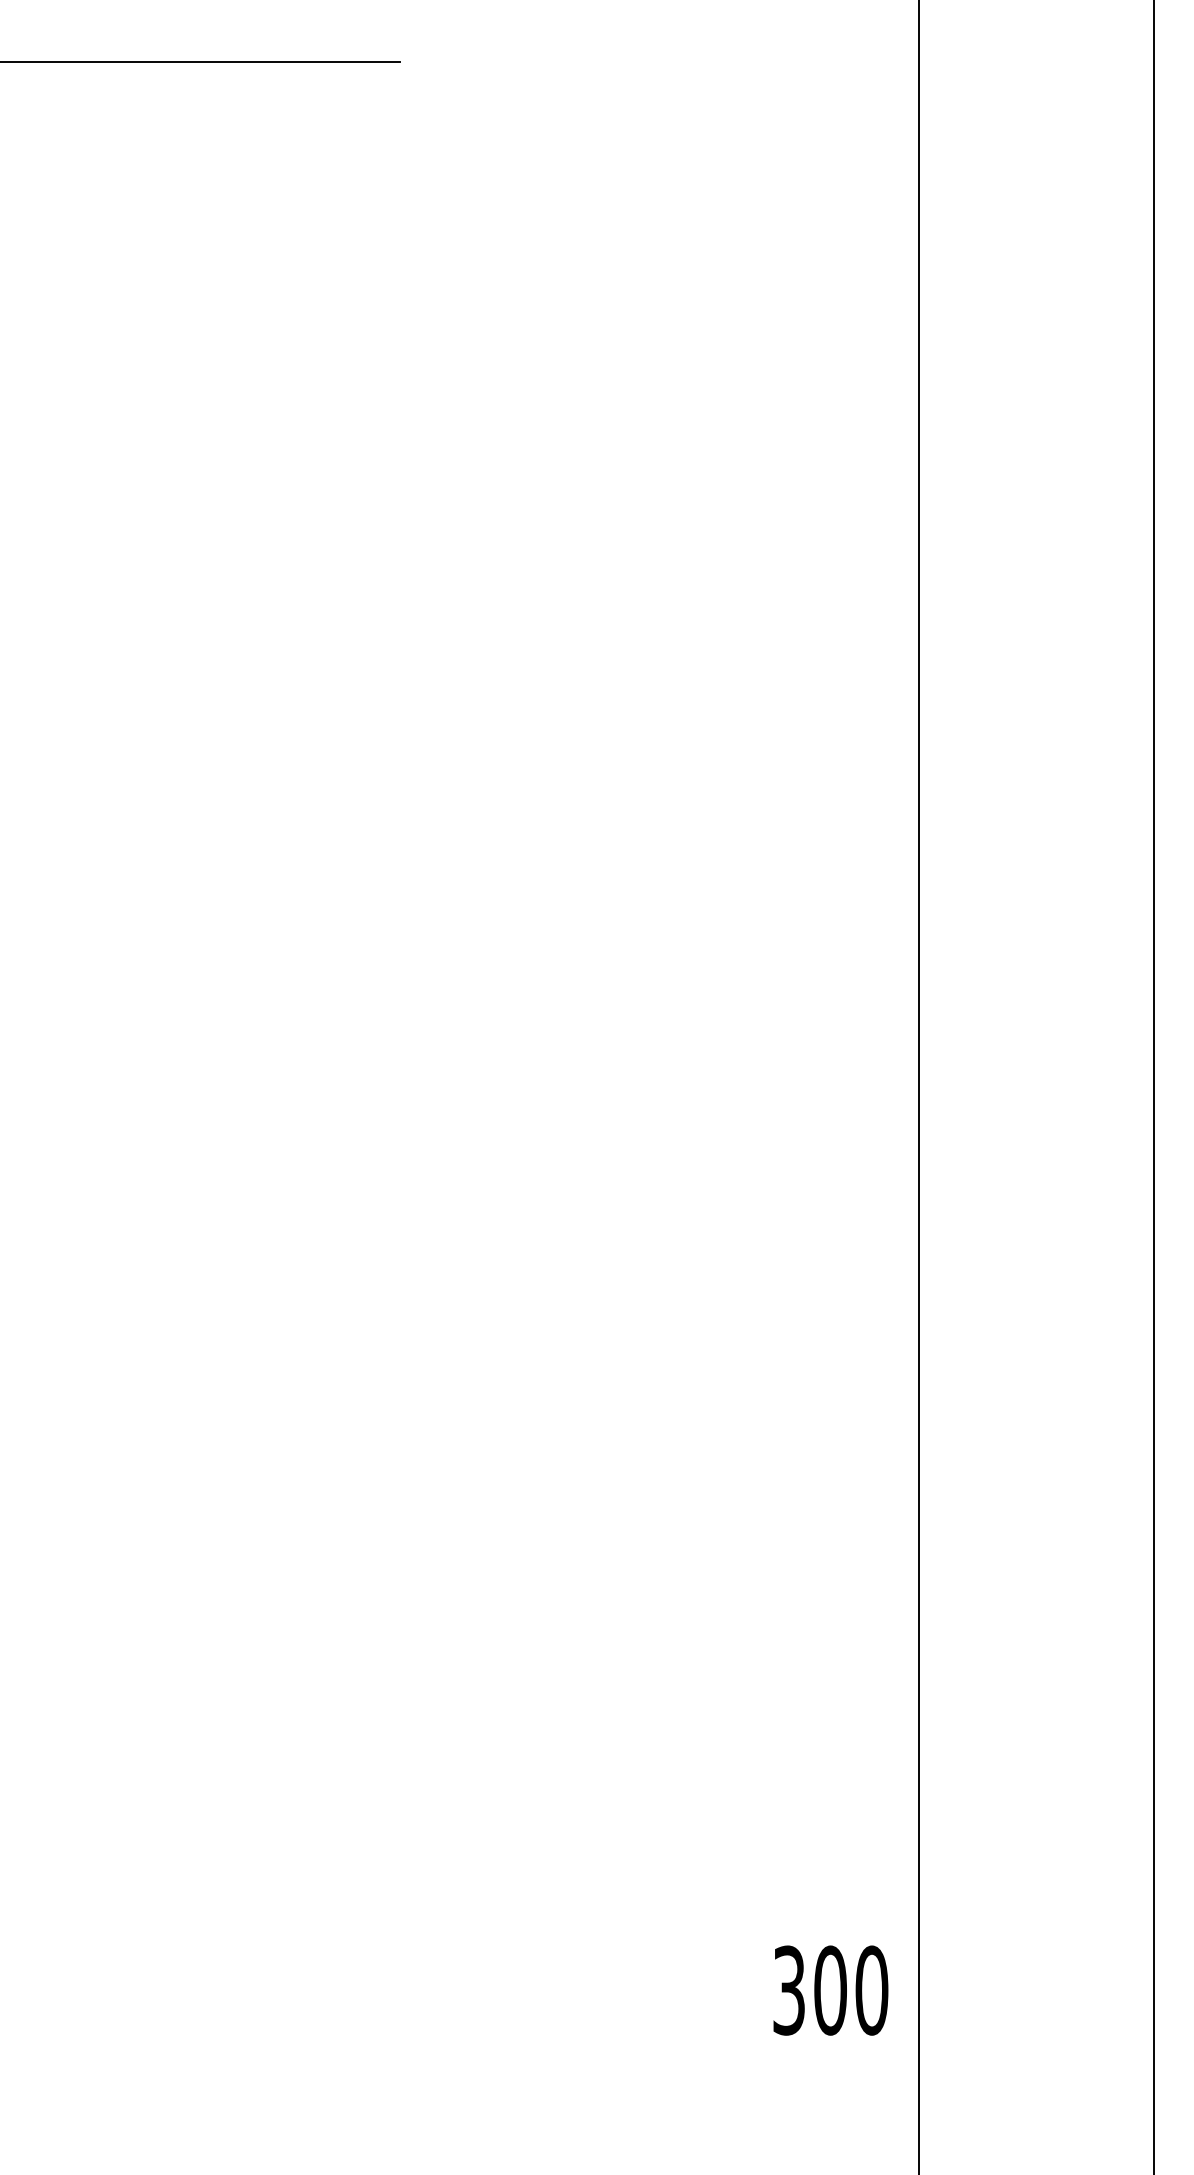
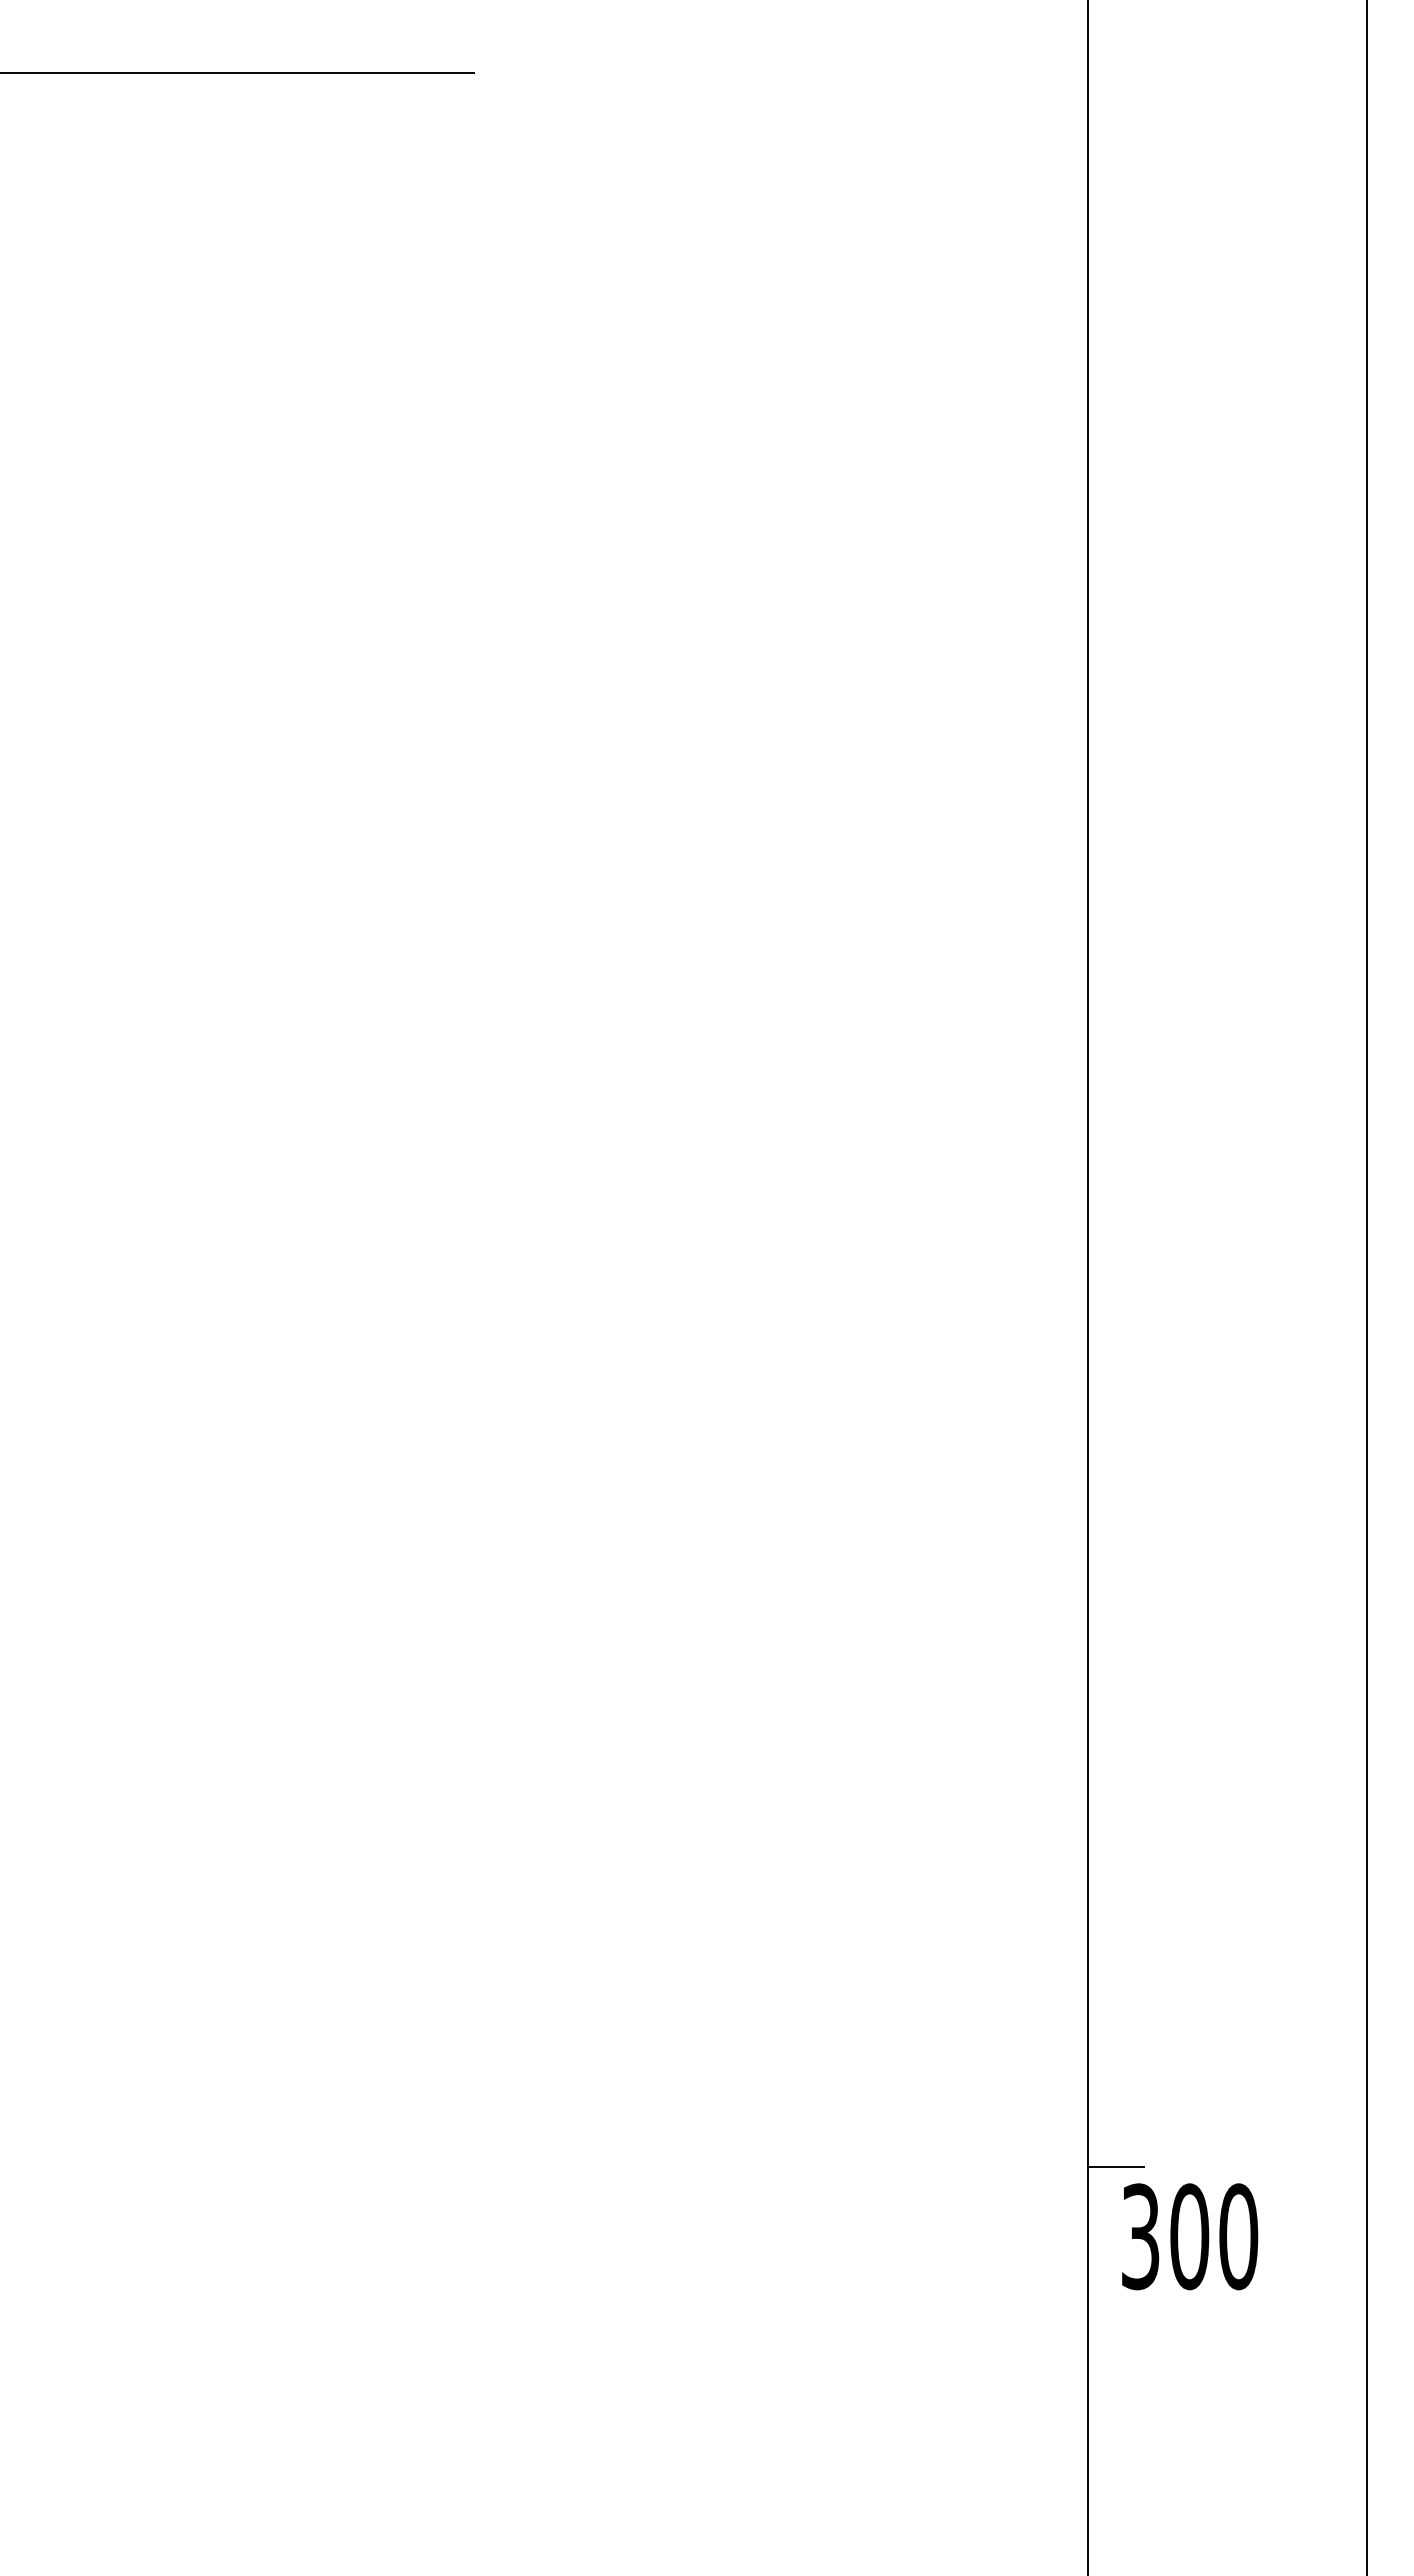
line: (941, 1829) -> (1115, 2166), added
text: (831, 1990) -> (1190, 2236), moved

